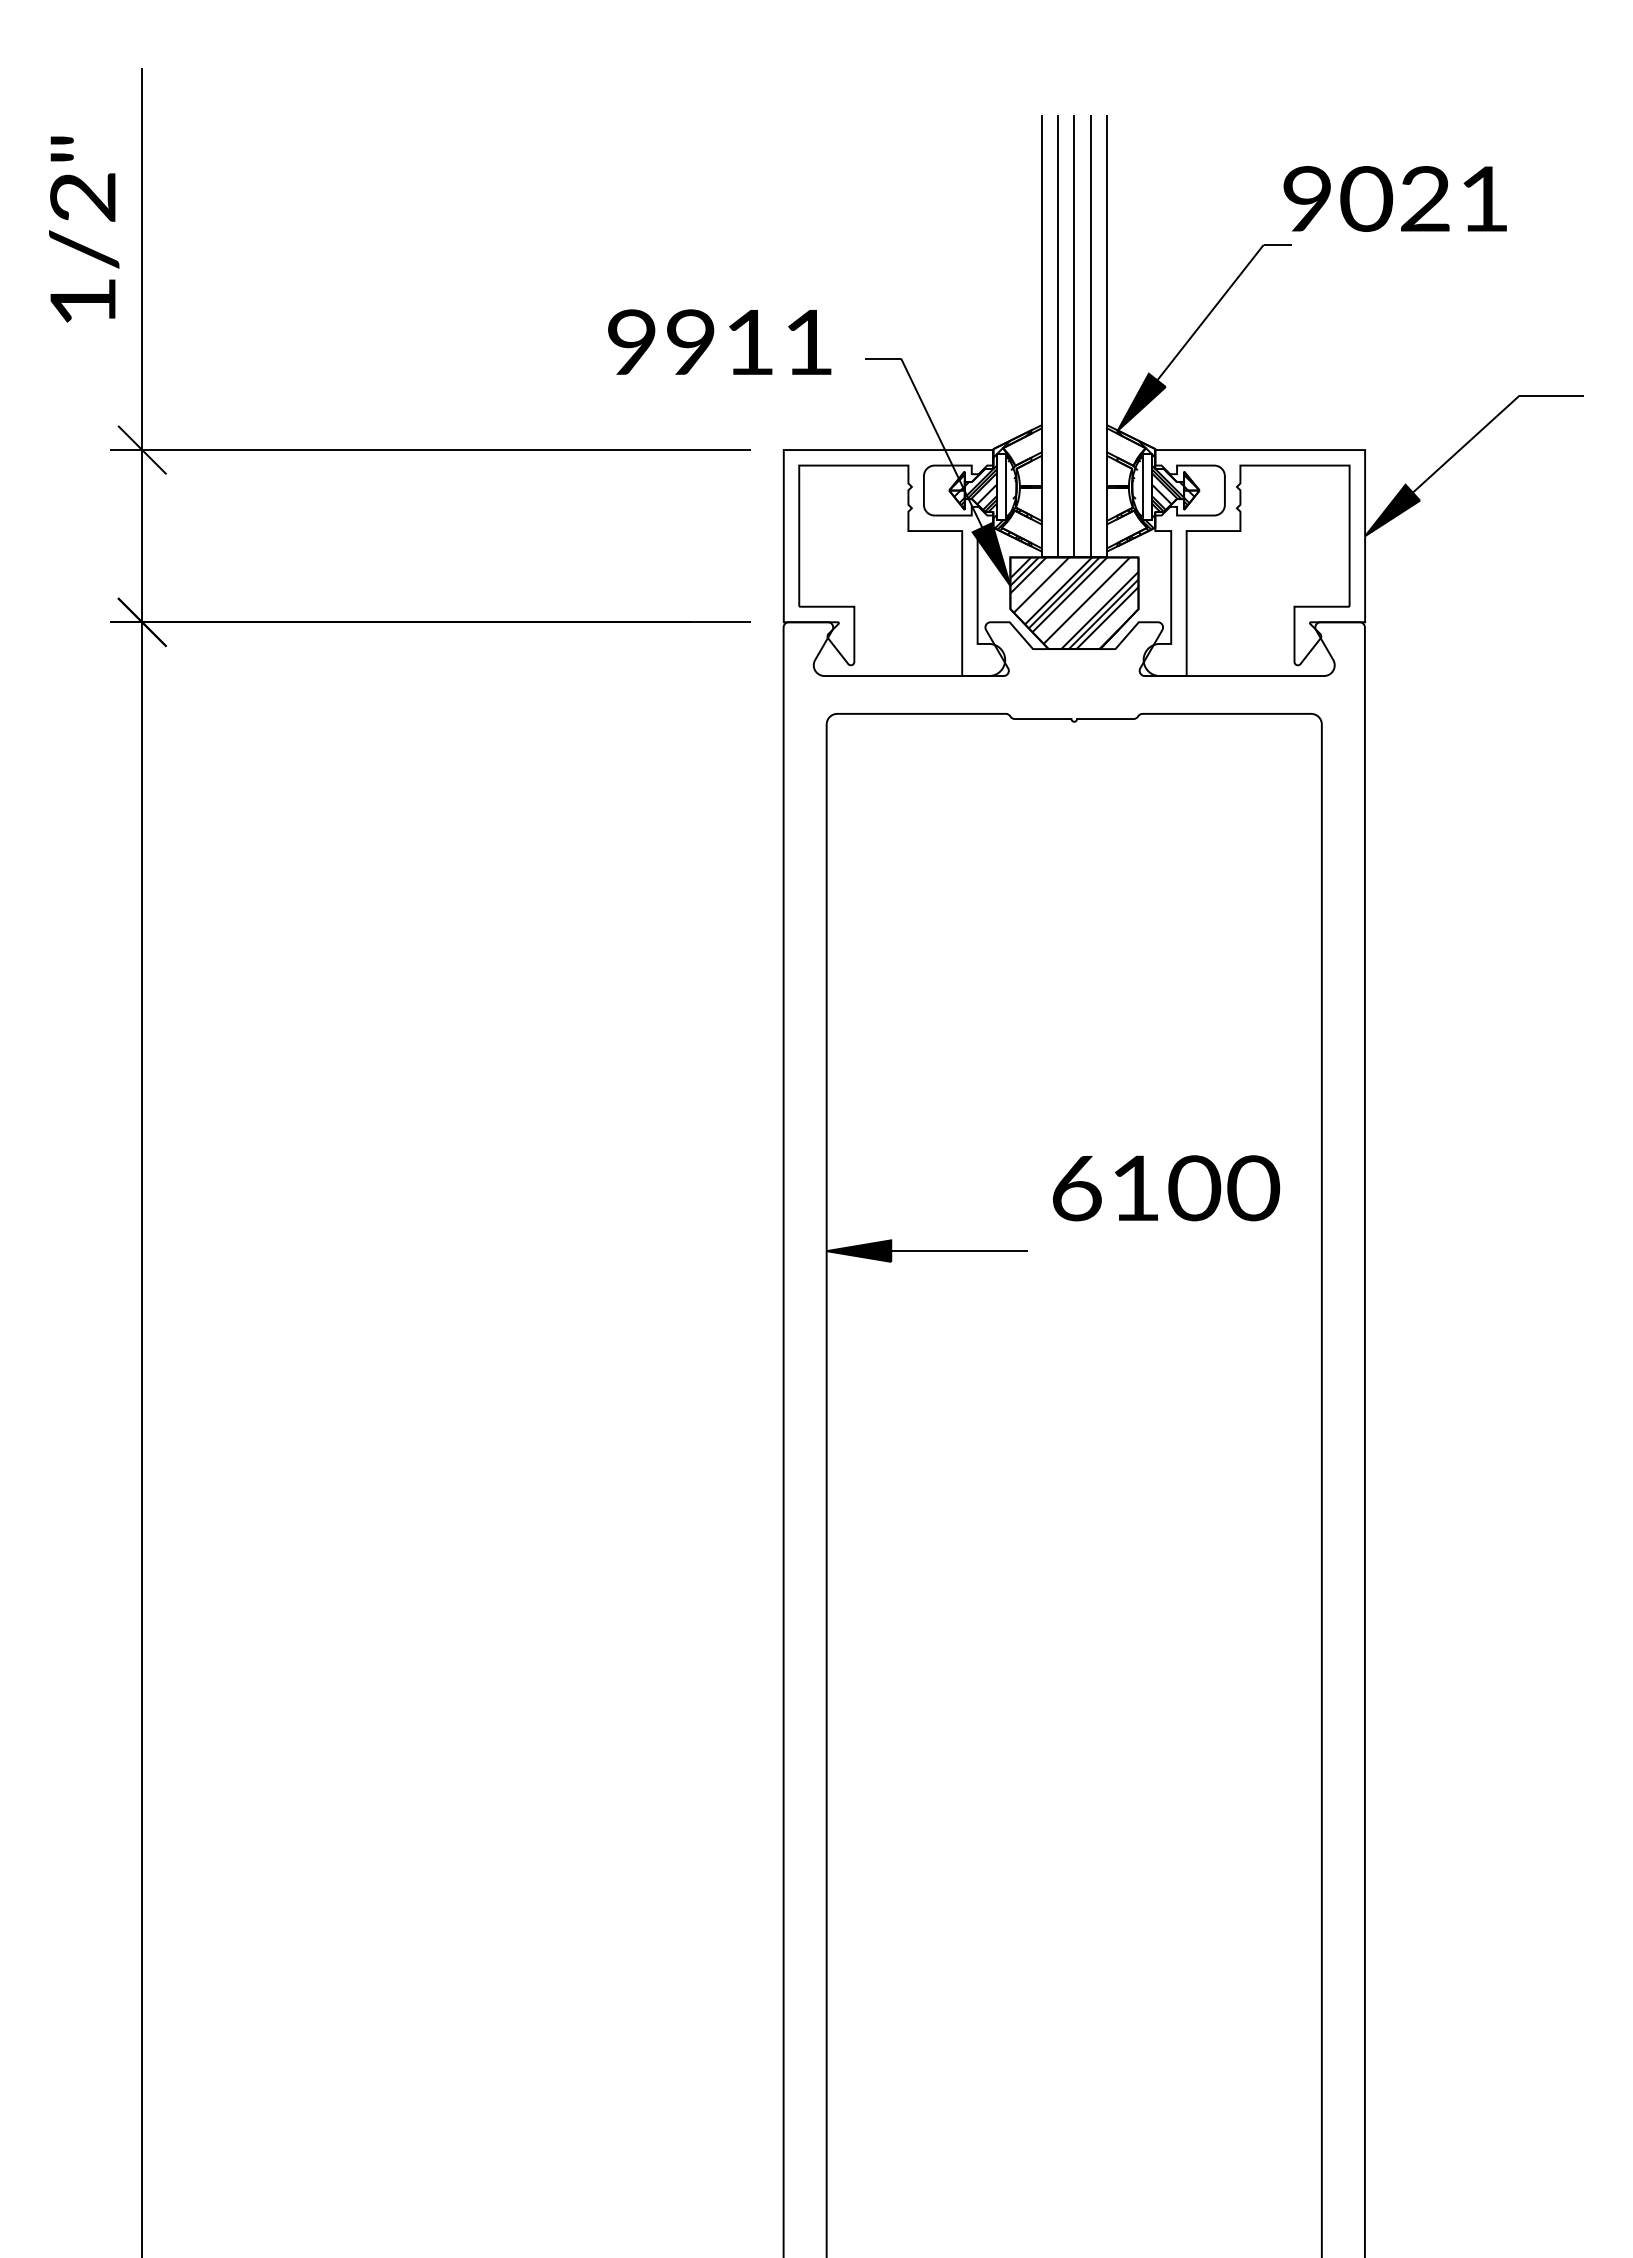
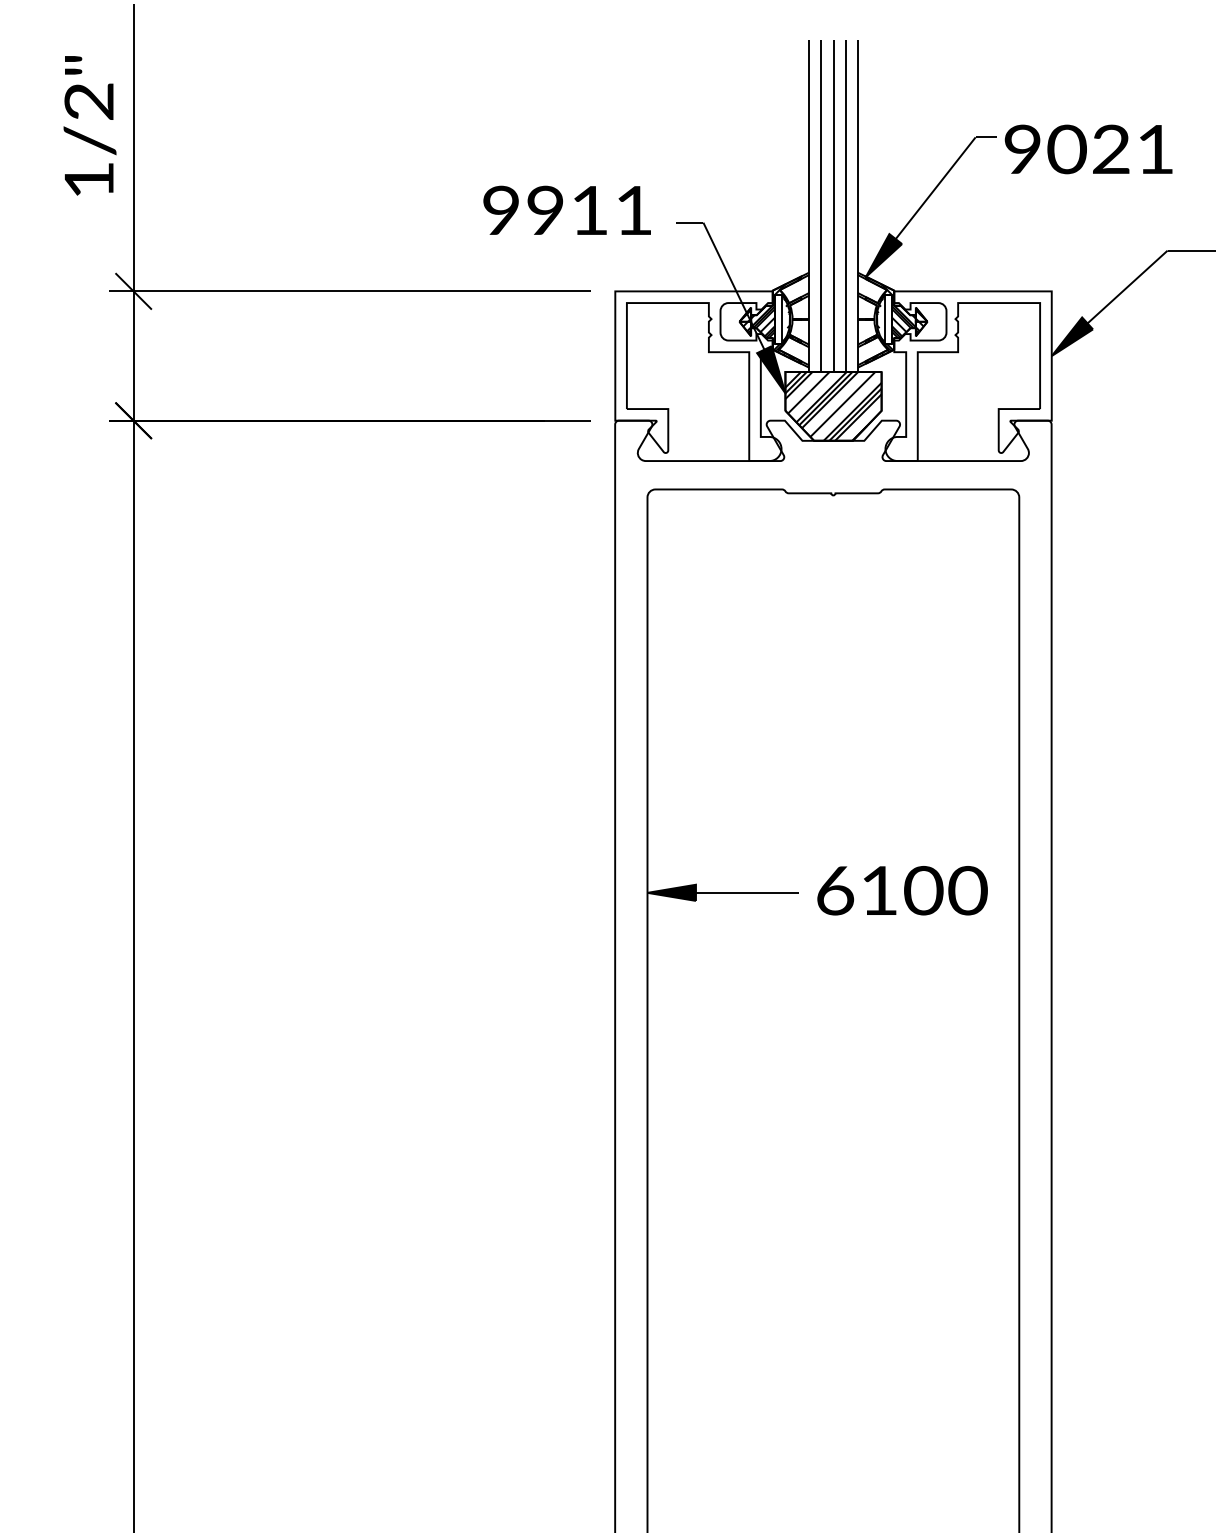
text: (1394, 198) -> (1088, 149), moved
text: (1166, 1188) -> (902, 890), moved

